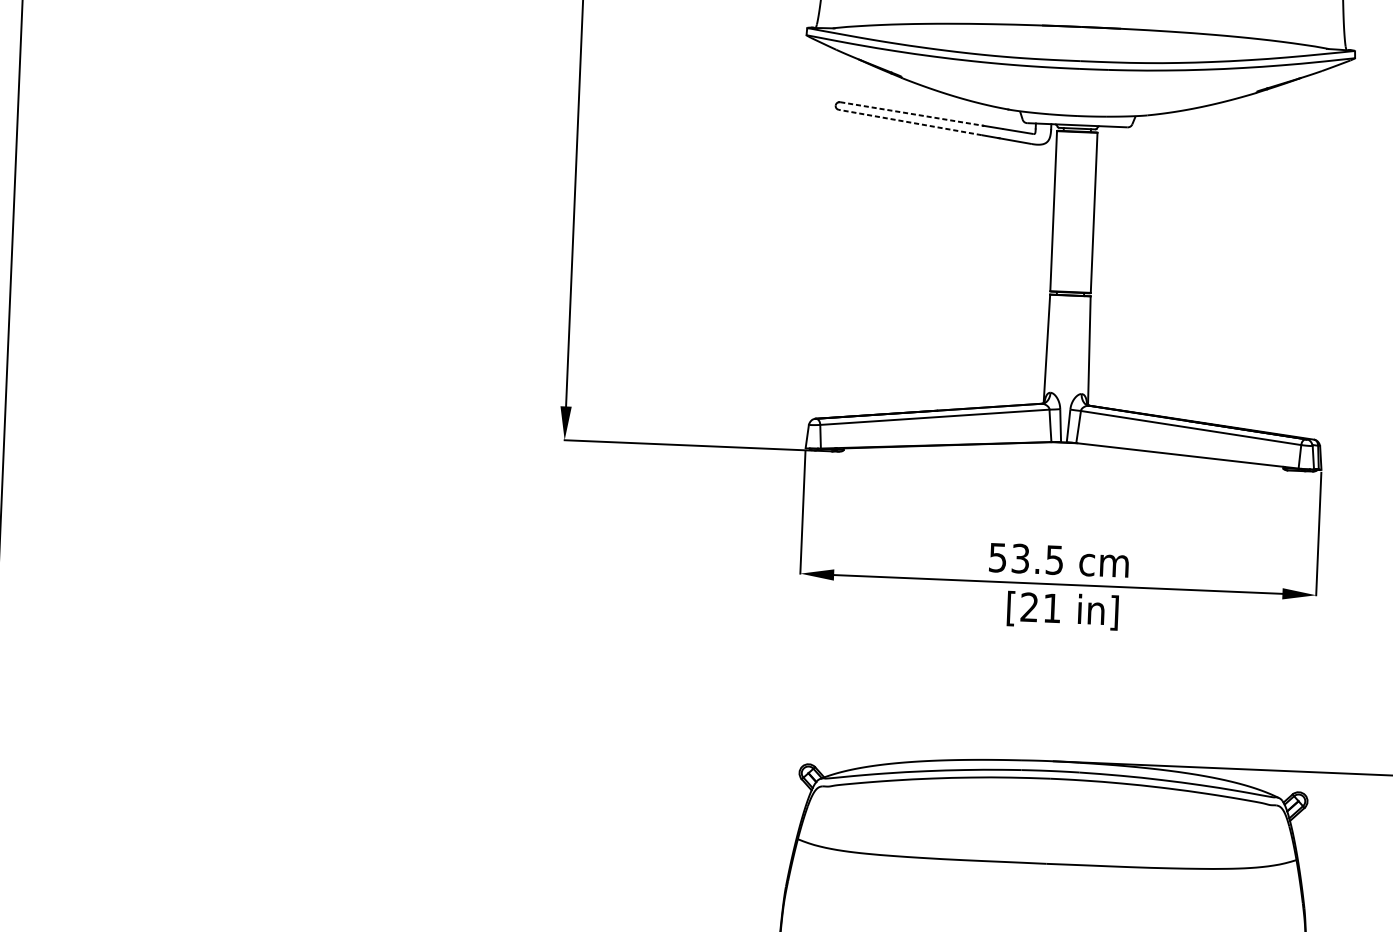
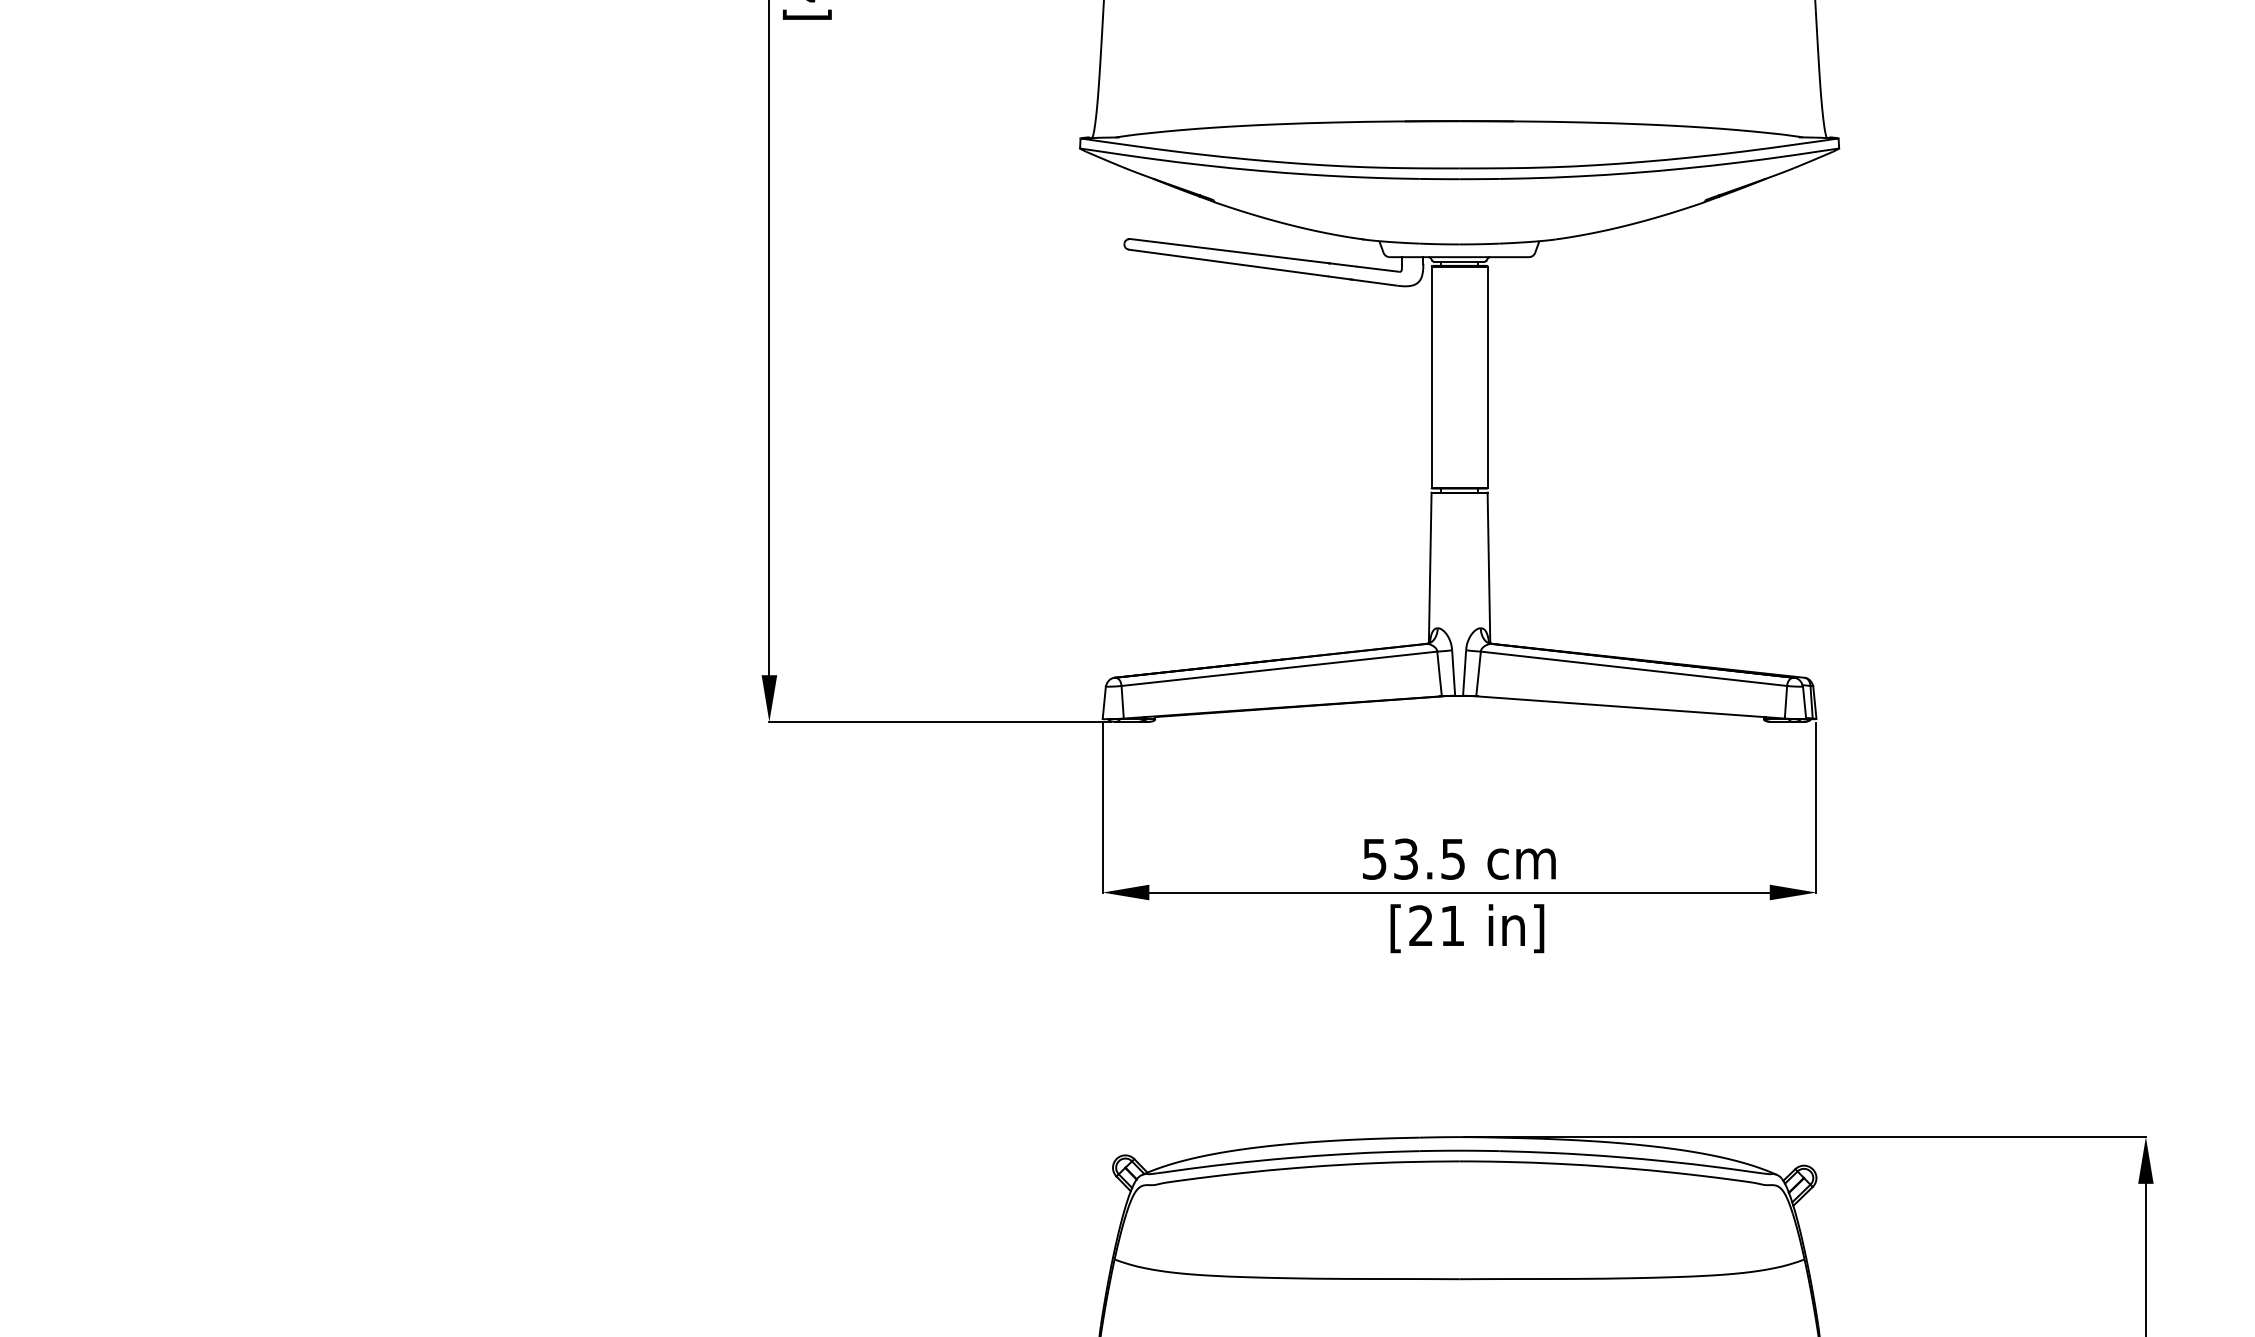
line: (912, 114) -> (1230, 251), dashed -> solid
line: (909, 122) -> (1227, 262), dashed -> solid

